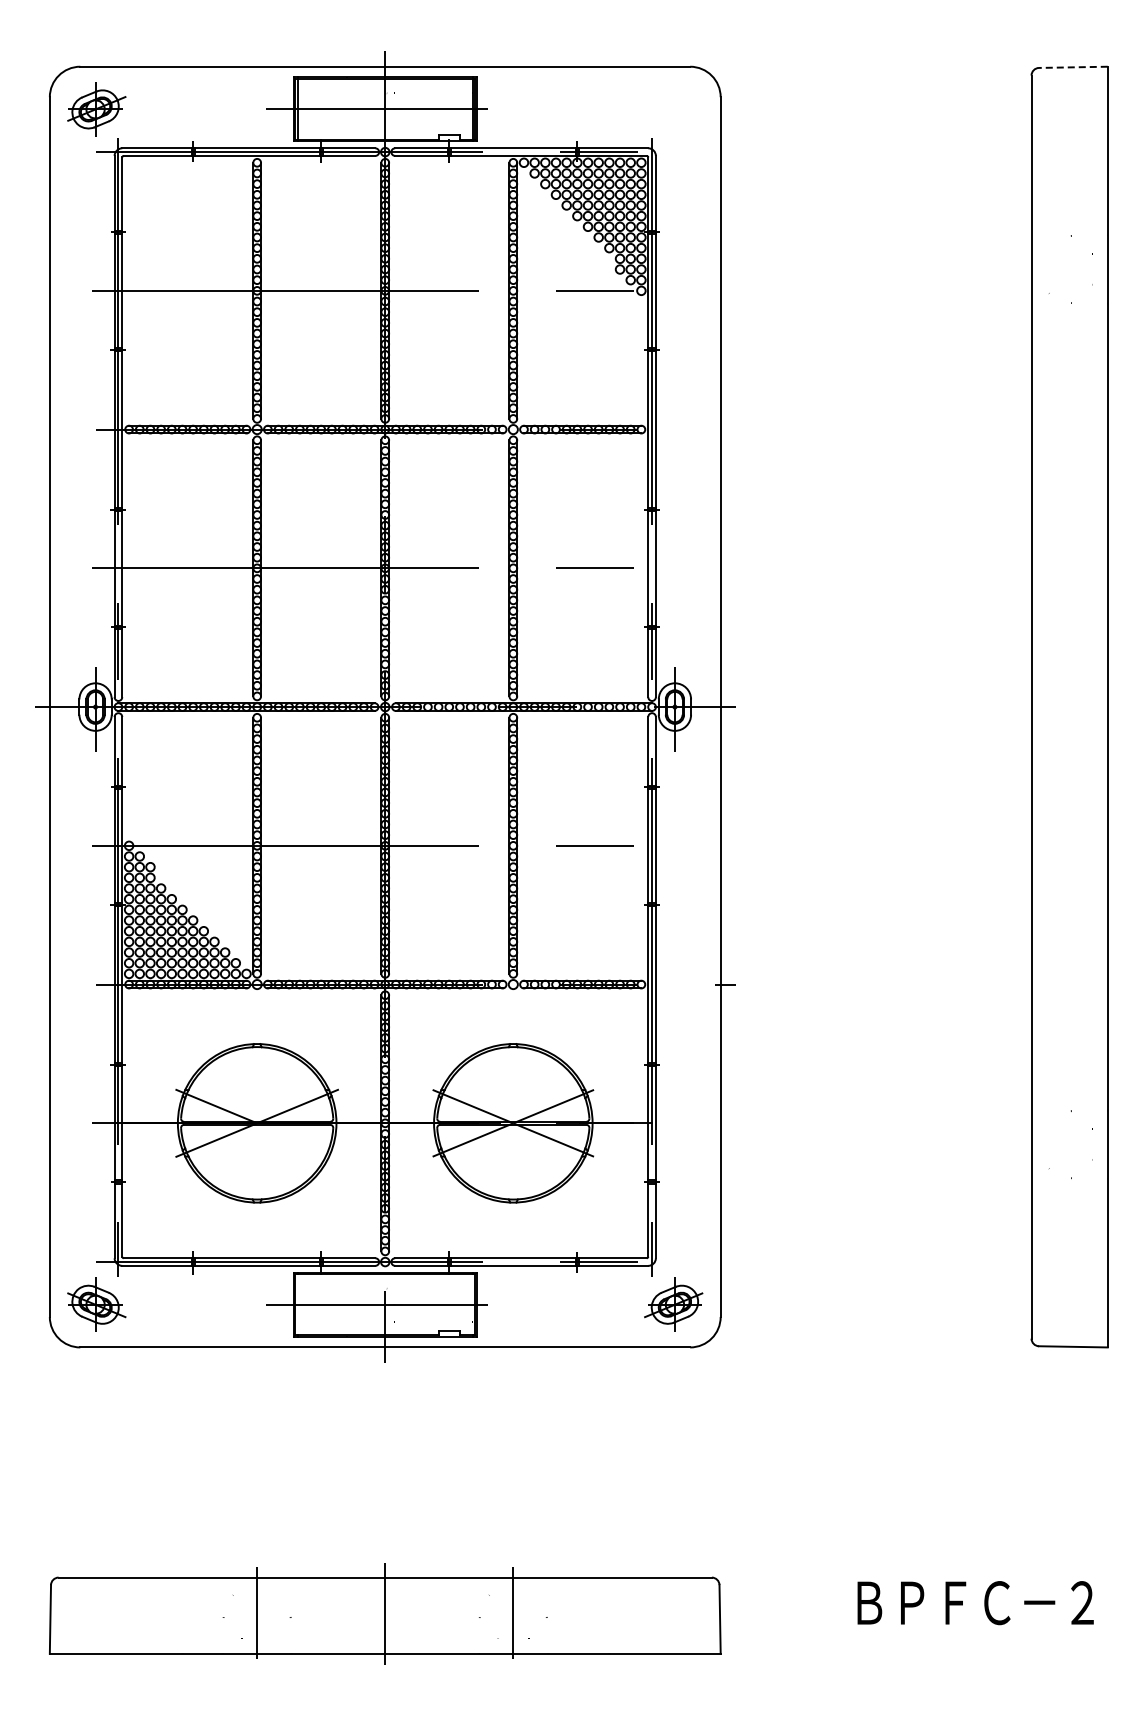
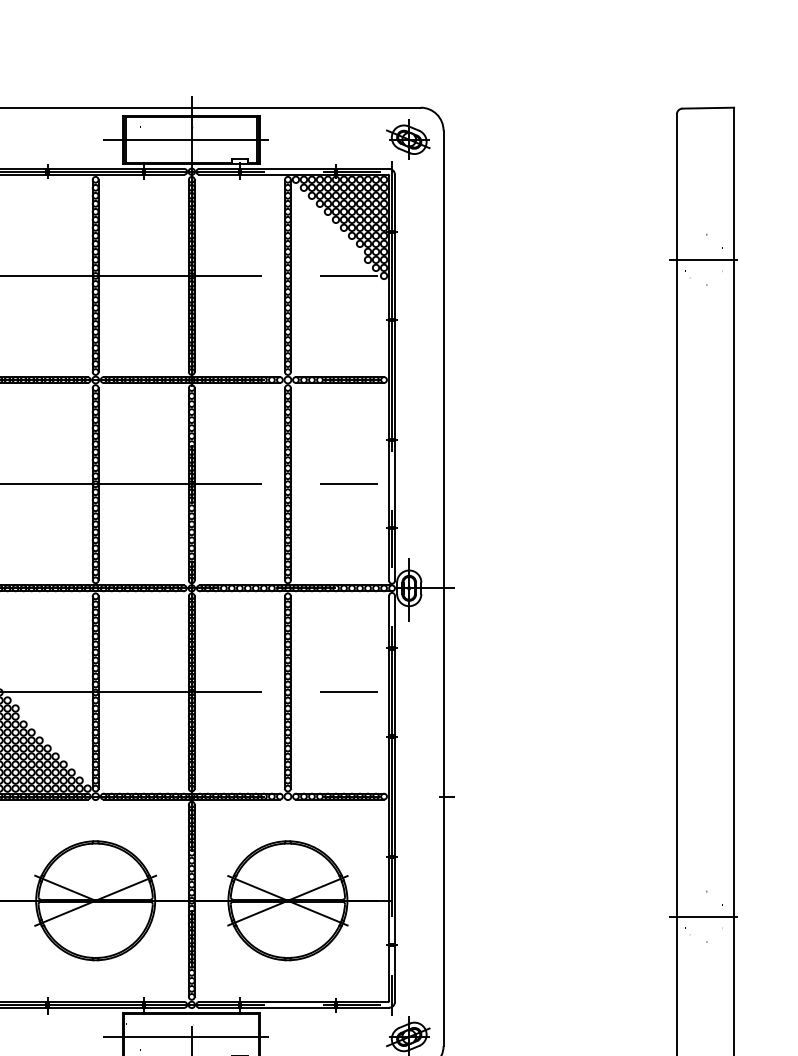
line: (1072, 67) -> (707, 108), dashed -> solid
part: (673, 109) -> (408, 139), added
line: (1066, 269) -> (703, 259), added
line: (1066, 1144) -> (703, 916), added

